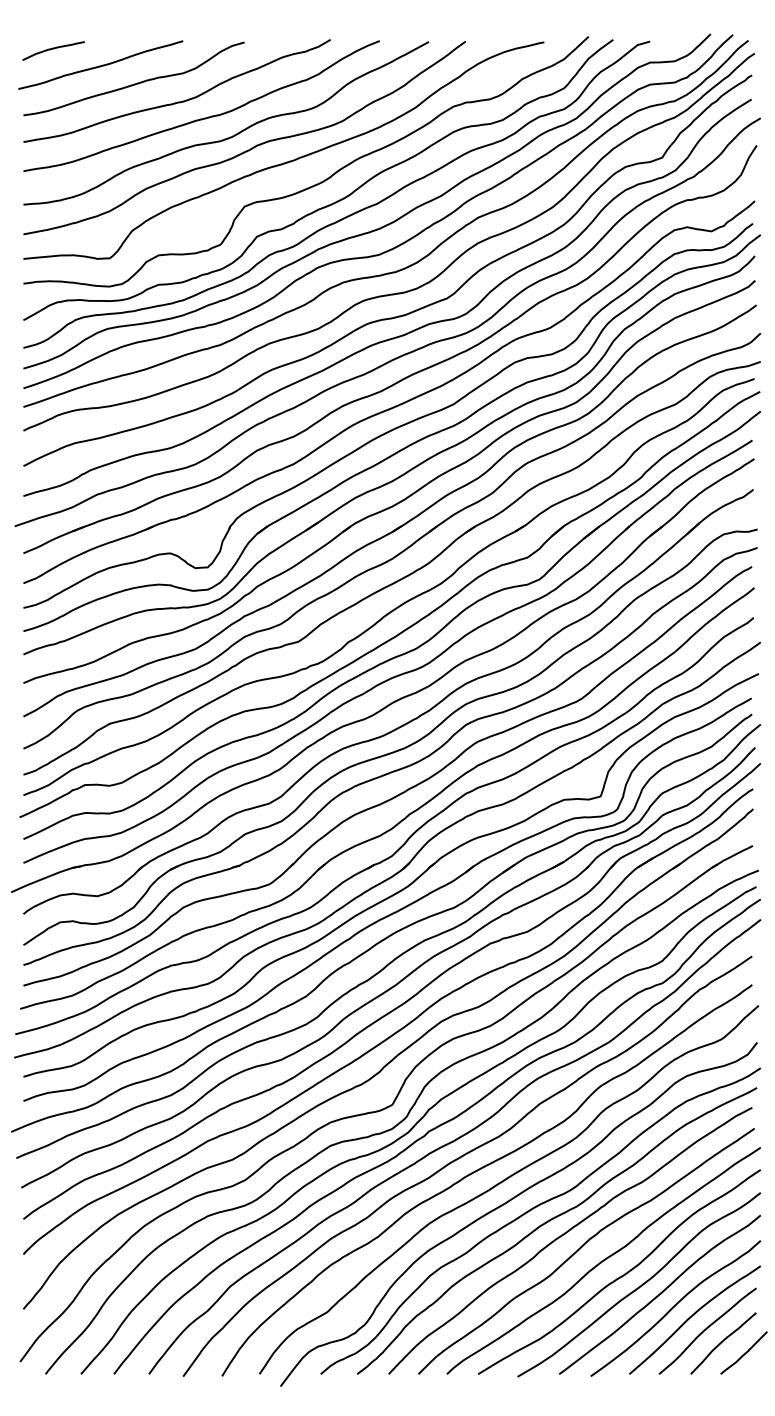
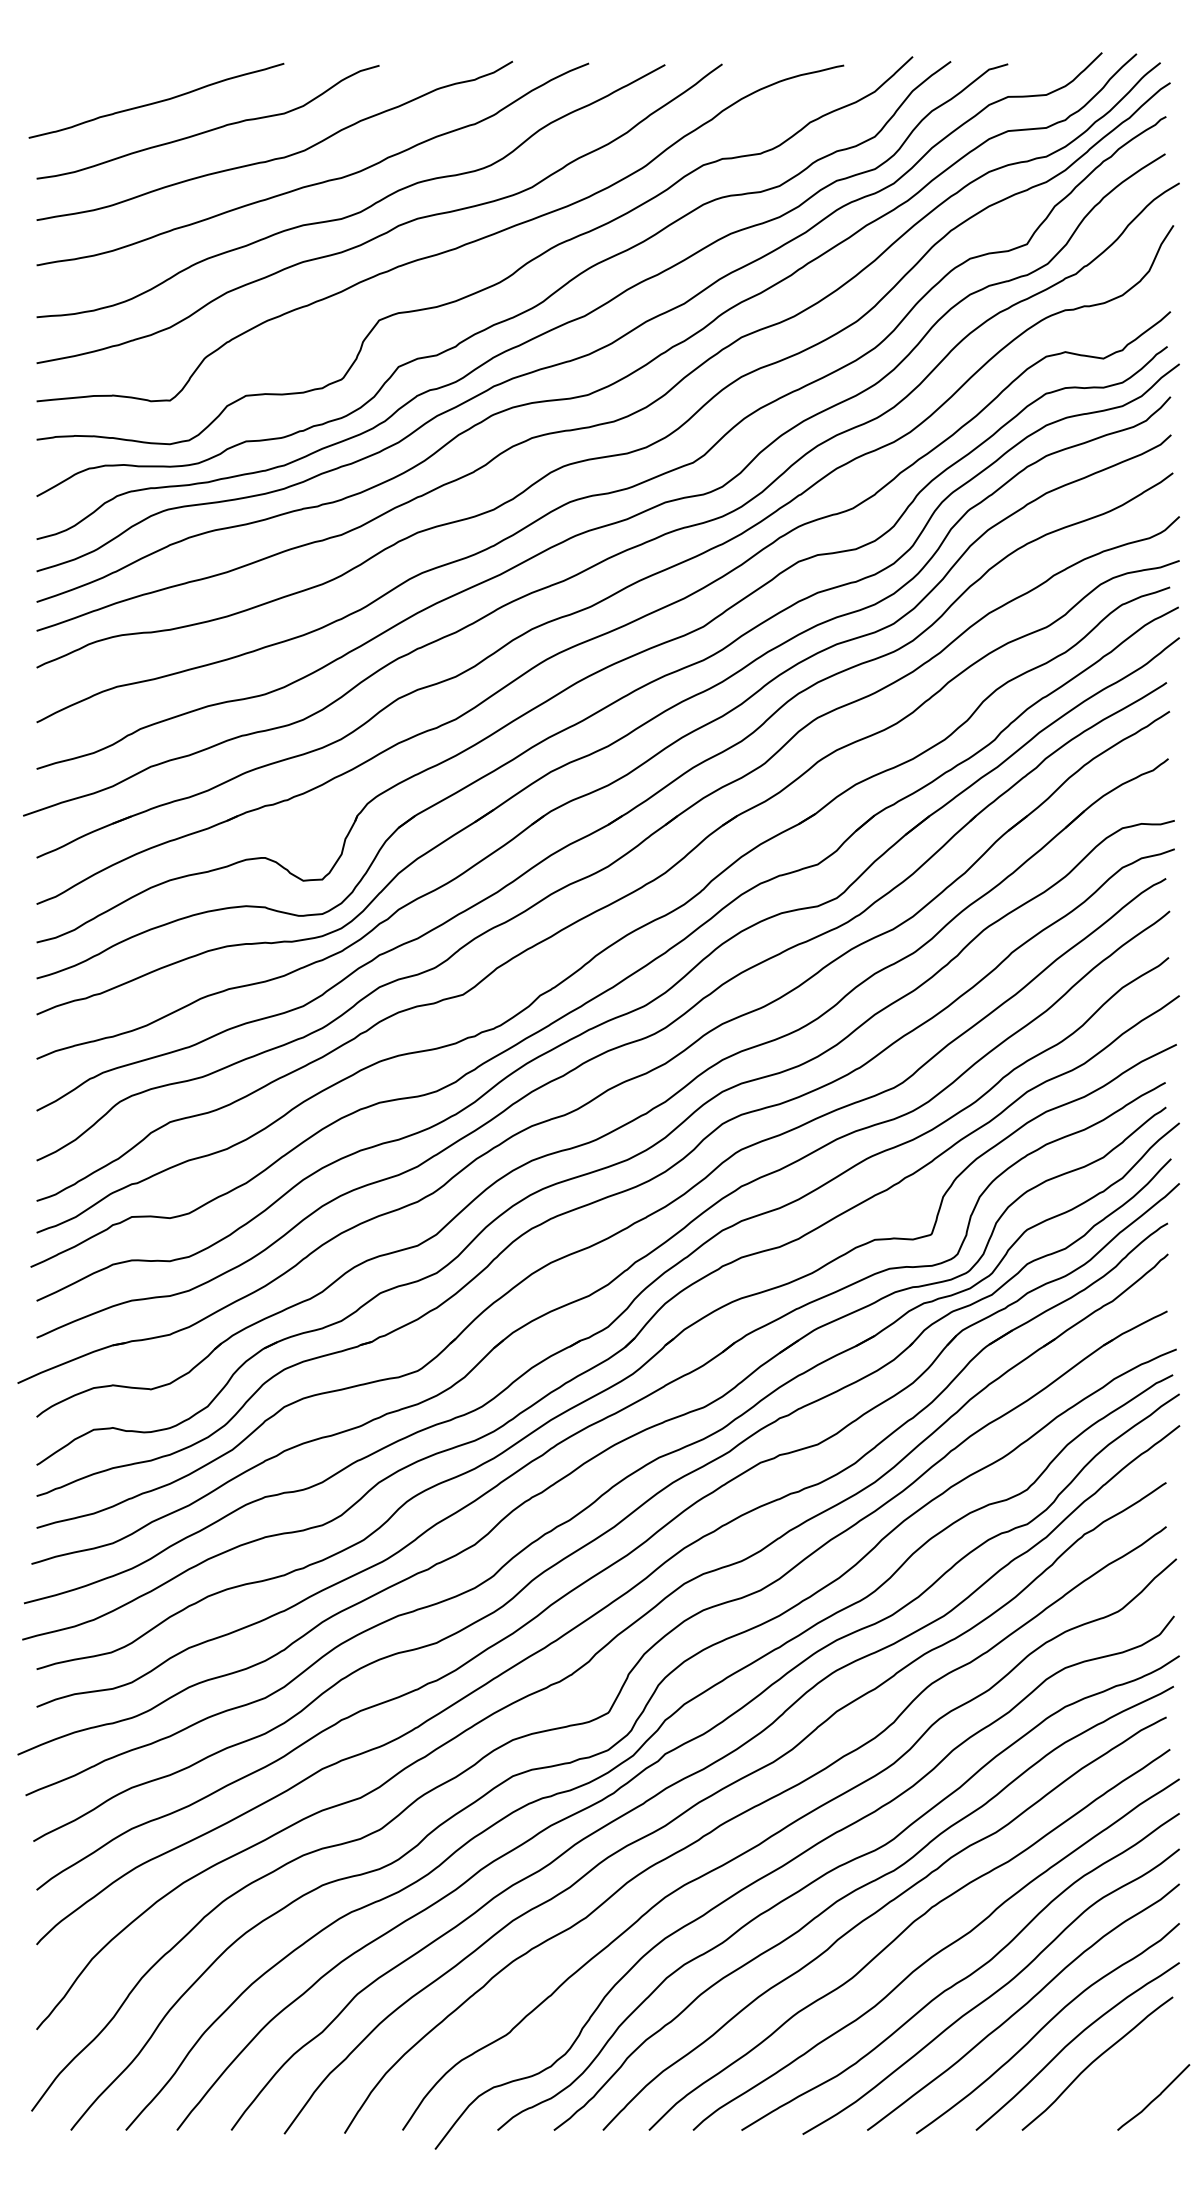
curve: (53, 49) -> (83, 76), removed
curve: (722, 1342) -> (1120, 2081), removed

